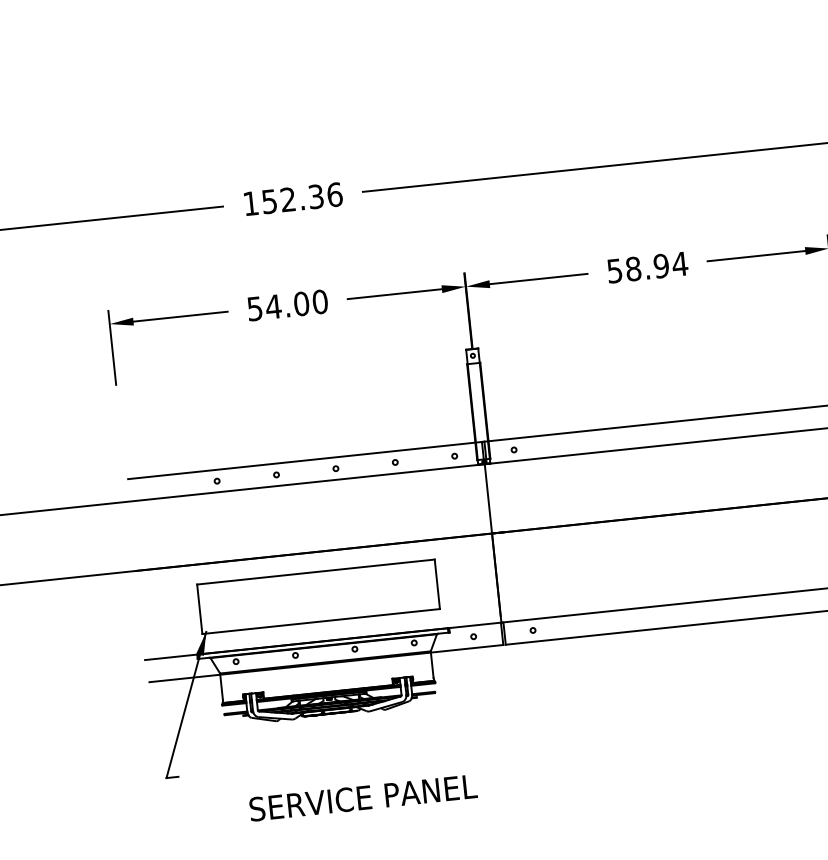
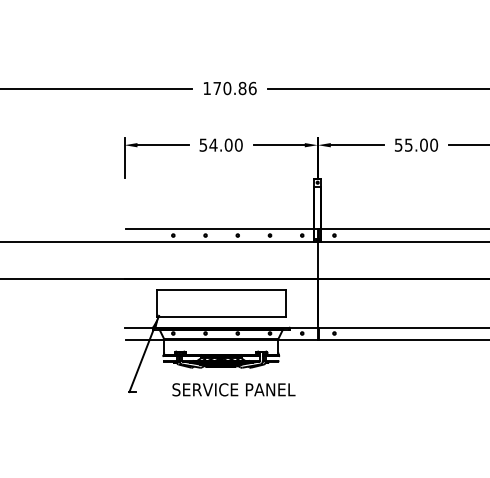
text: (292, 199) -> (229, 88), 152.36 -> 170.86
text: (656, 265) -> (421, 144), 58.94 -> 55.00
text: (362, 797) -> (233, 389), moved

